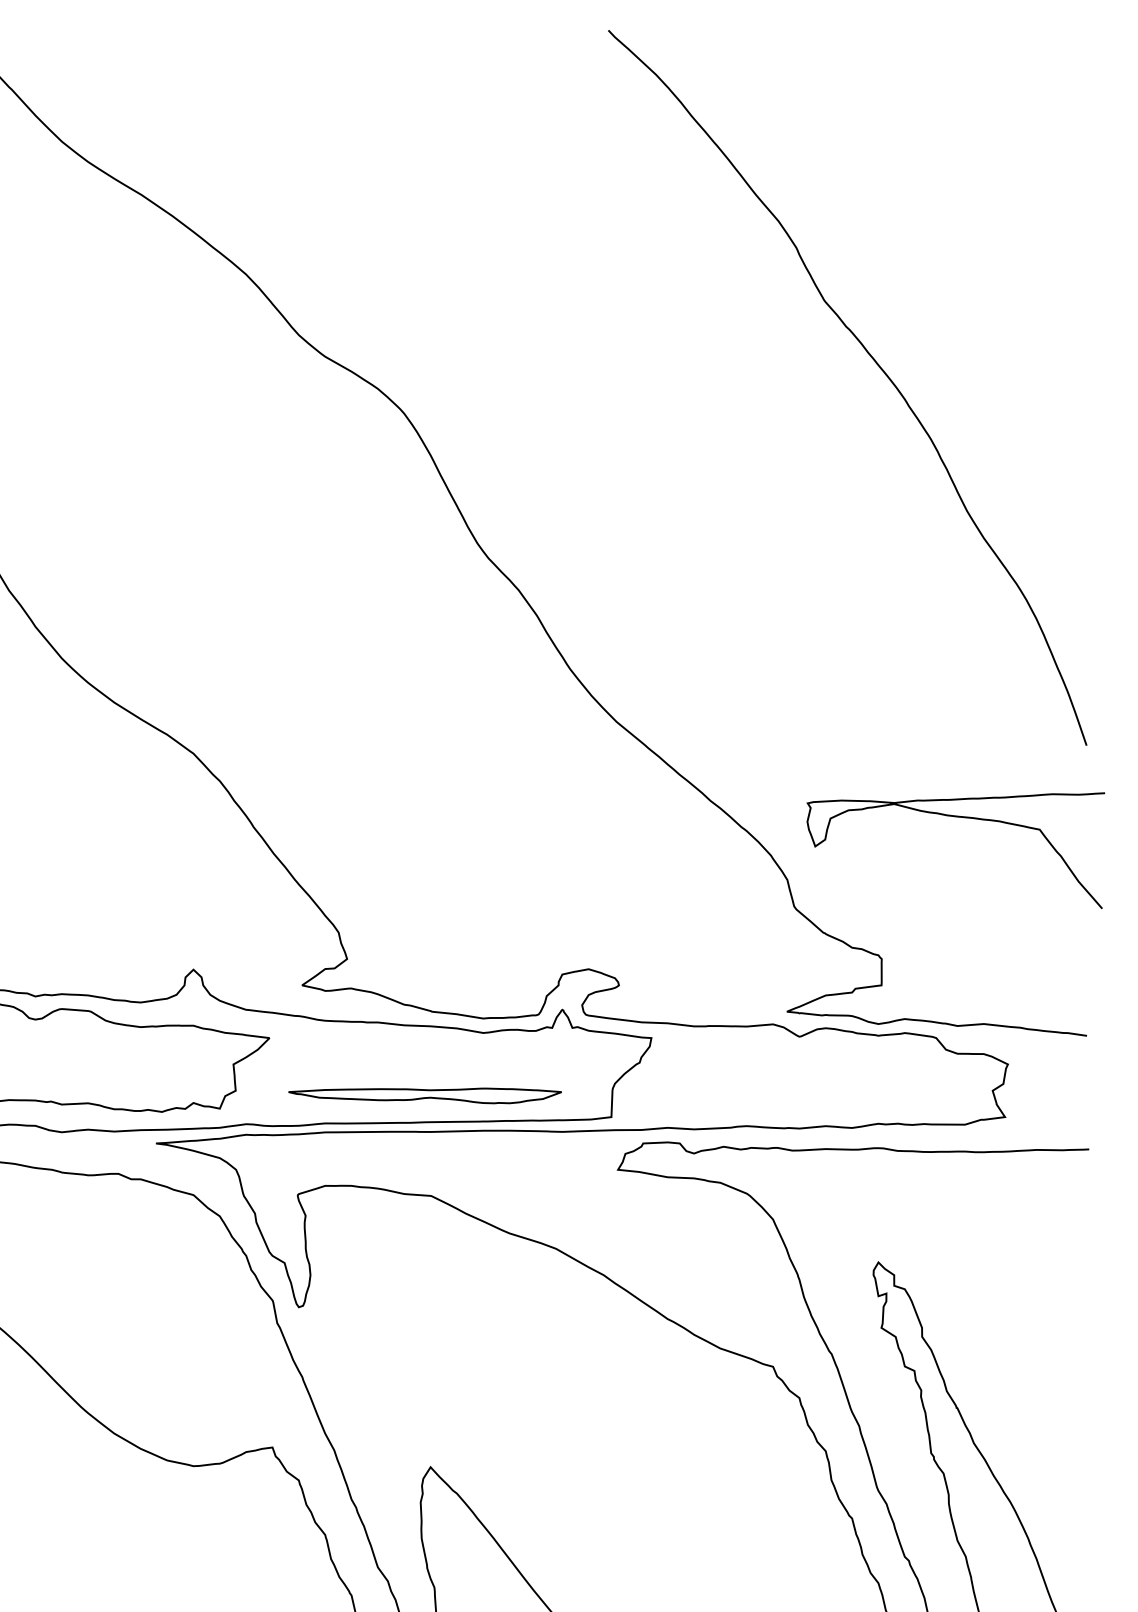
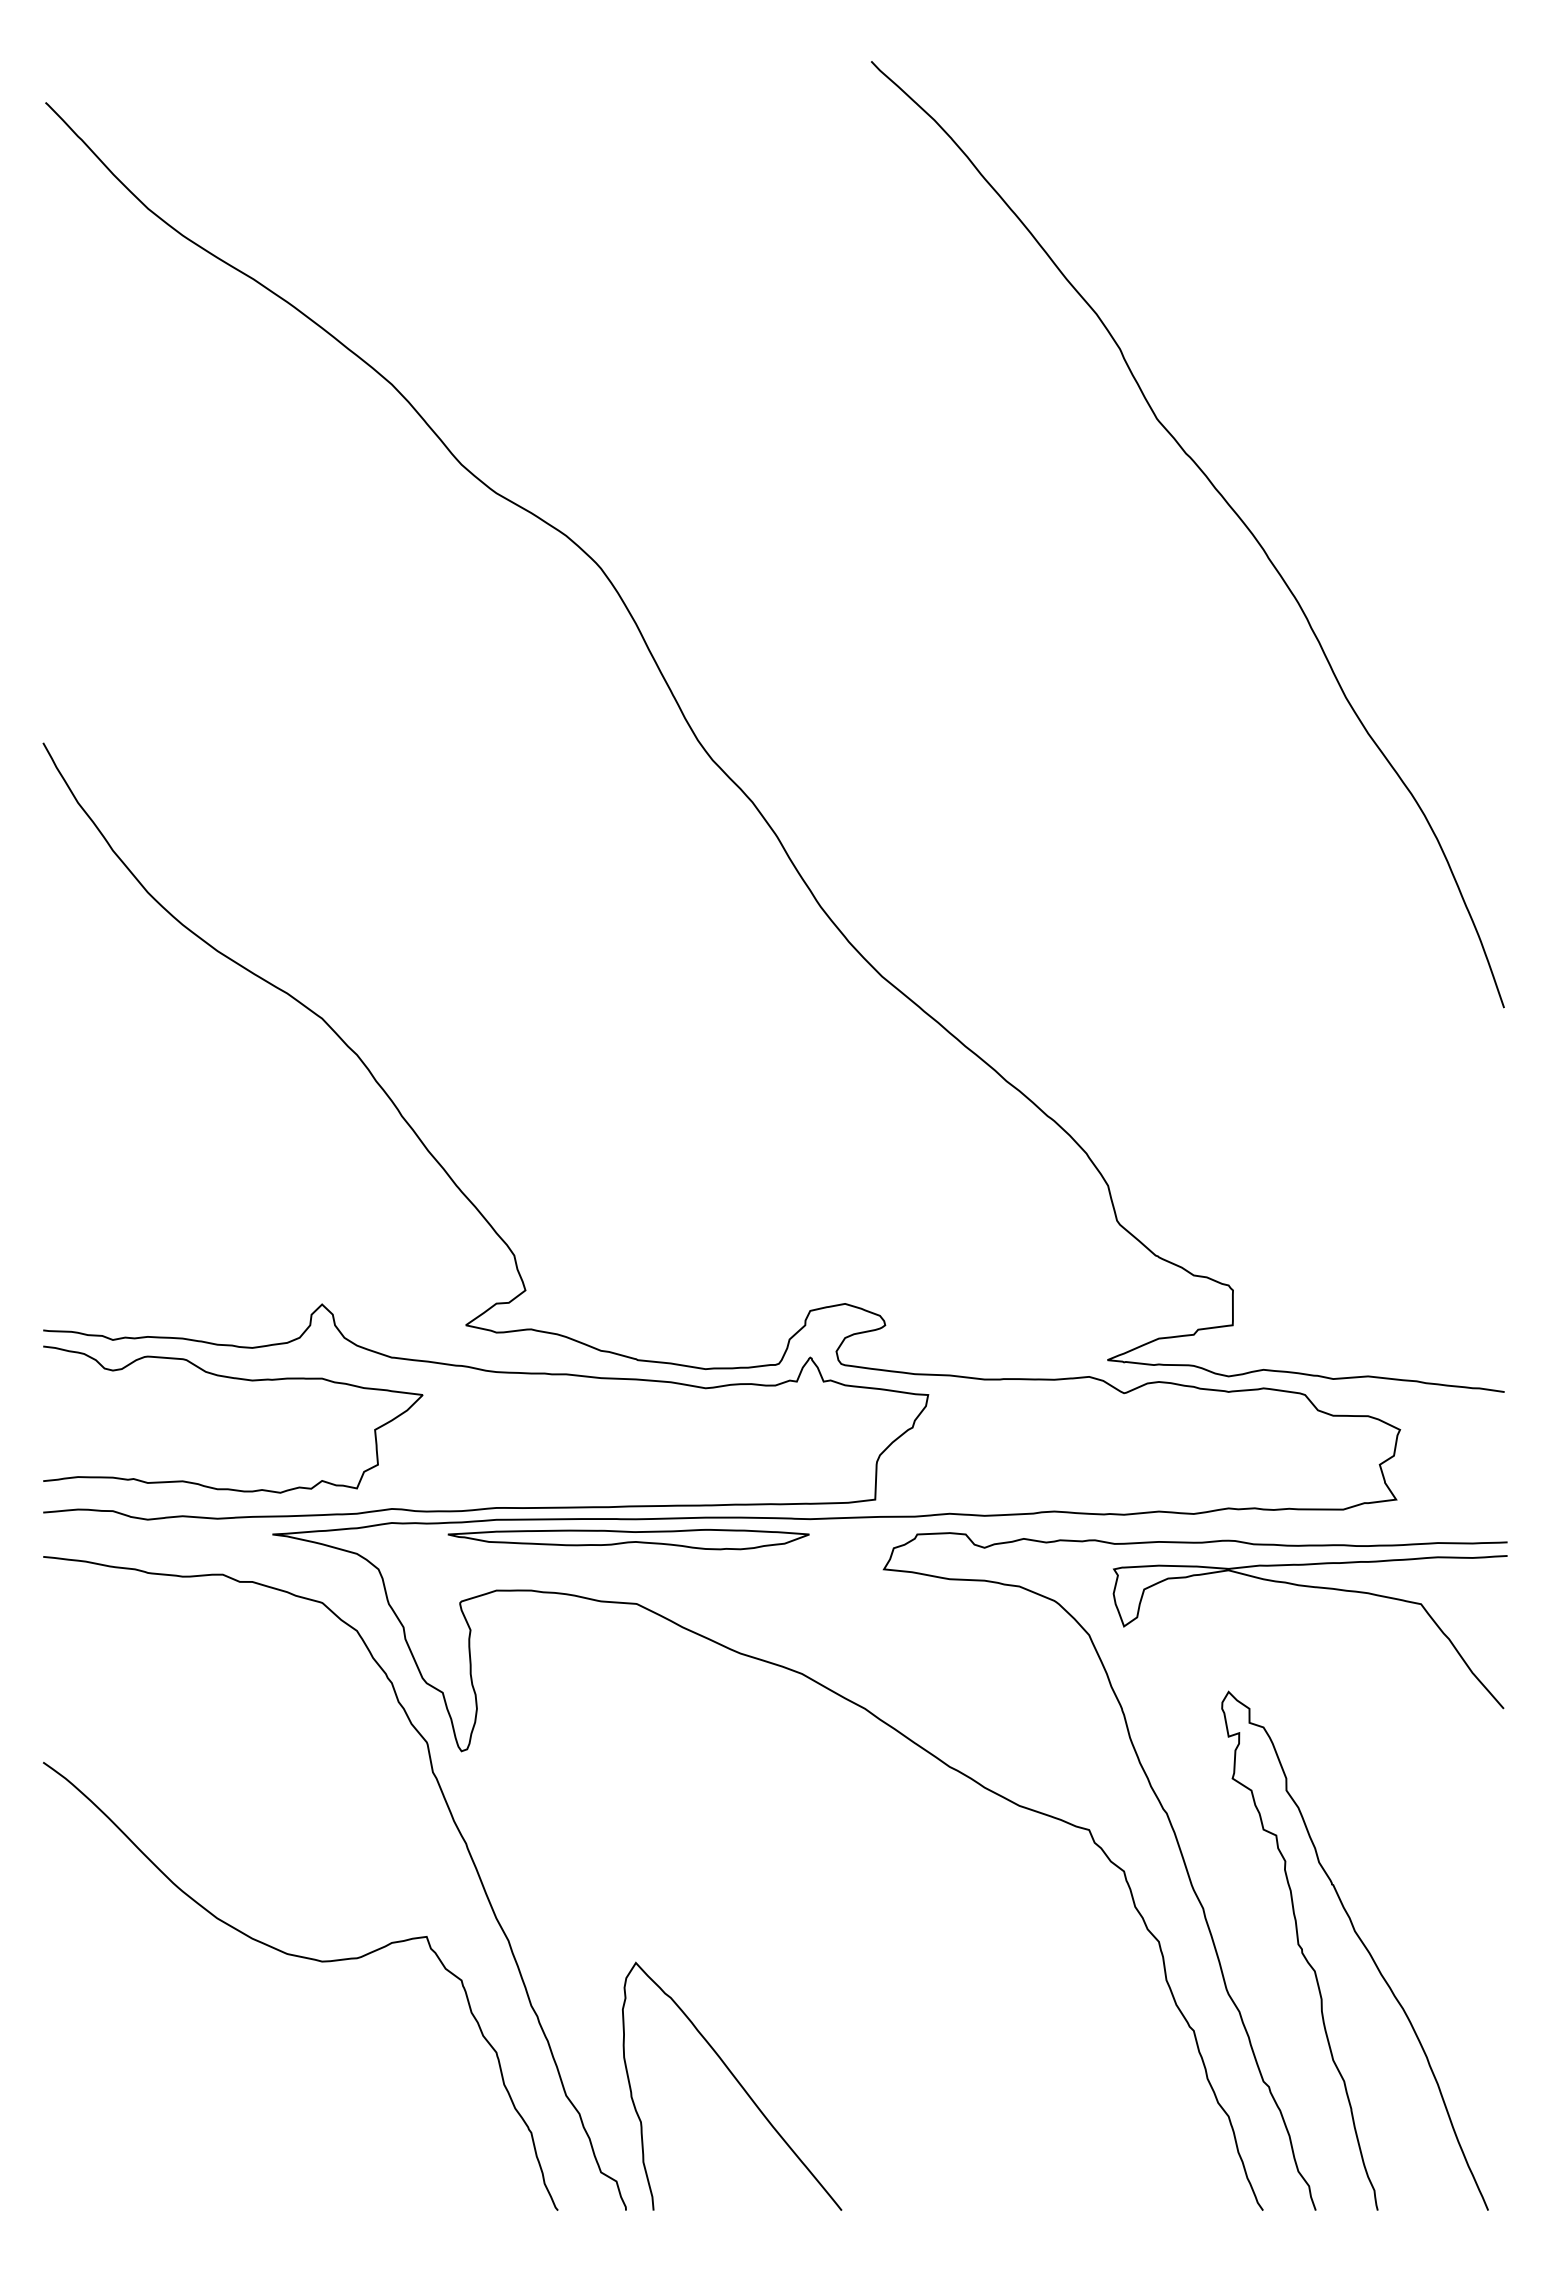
curve: (959, 817) -> (1315, 1588), moved
part: (424, 1095) -> (628, 1539), moved

